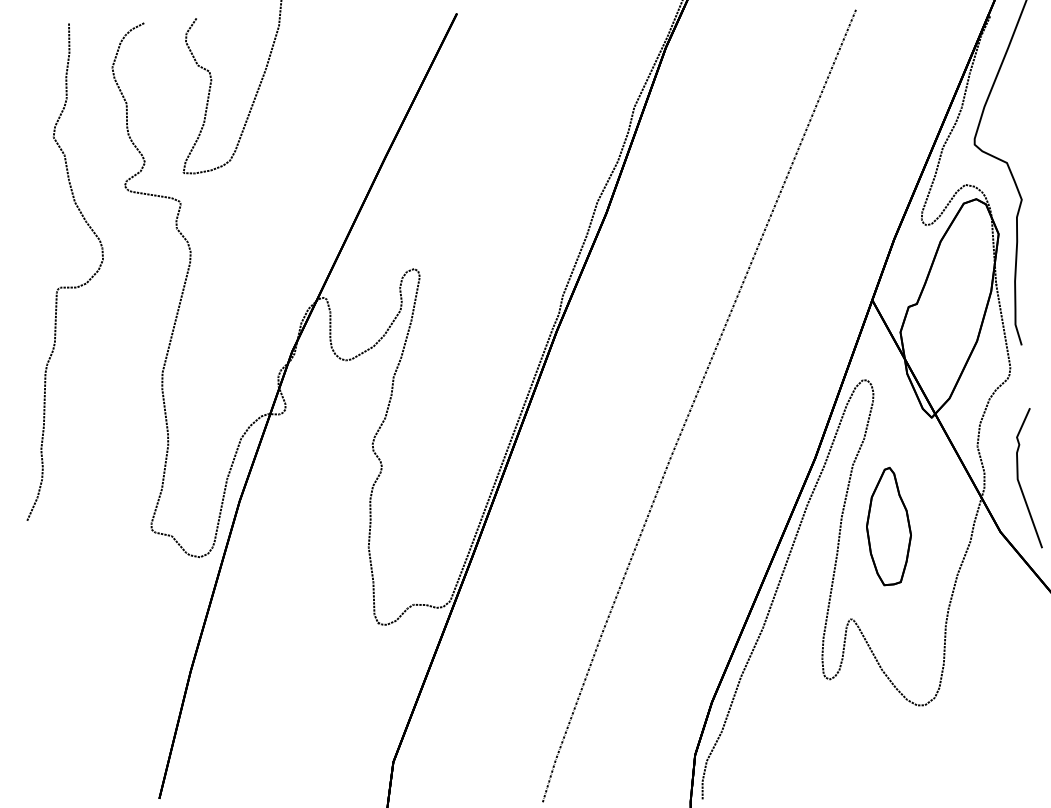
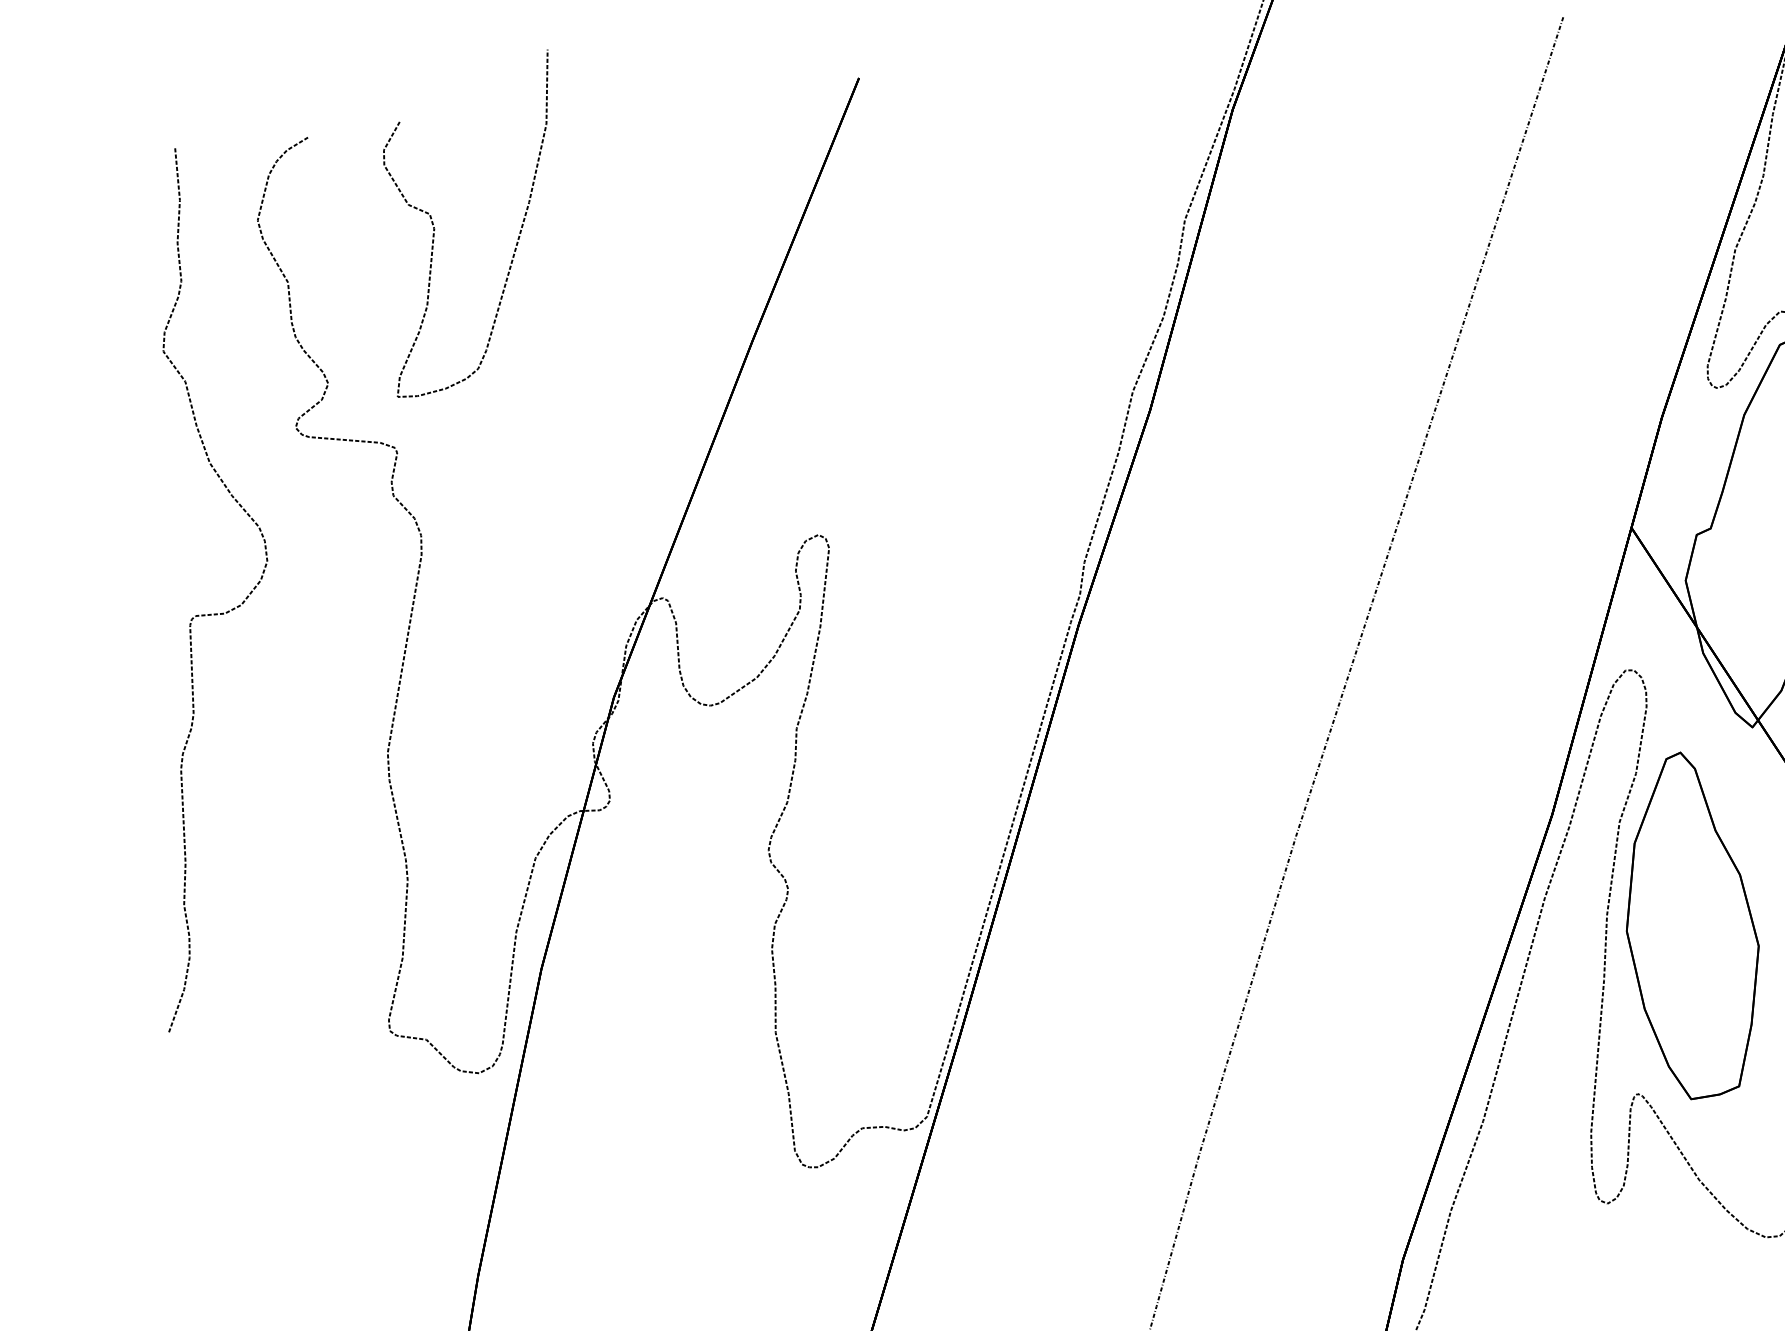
part: (888, 526) -> (1690, 925), size x1.67

